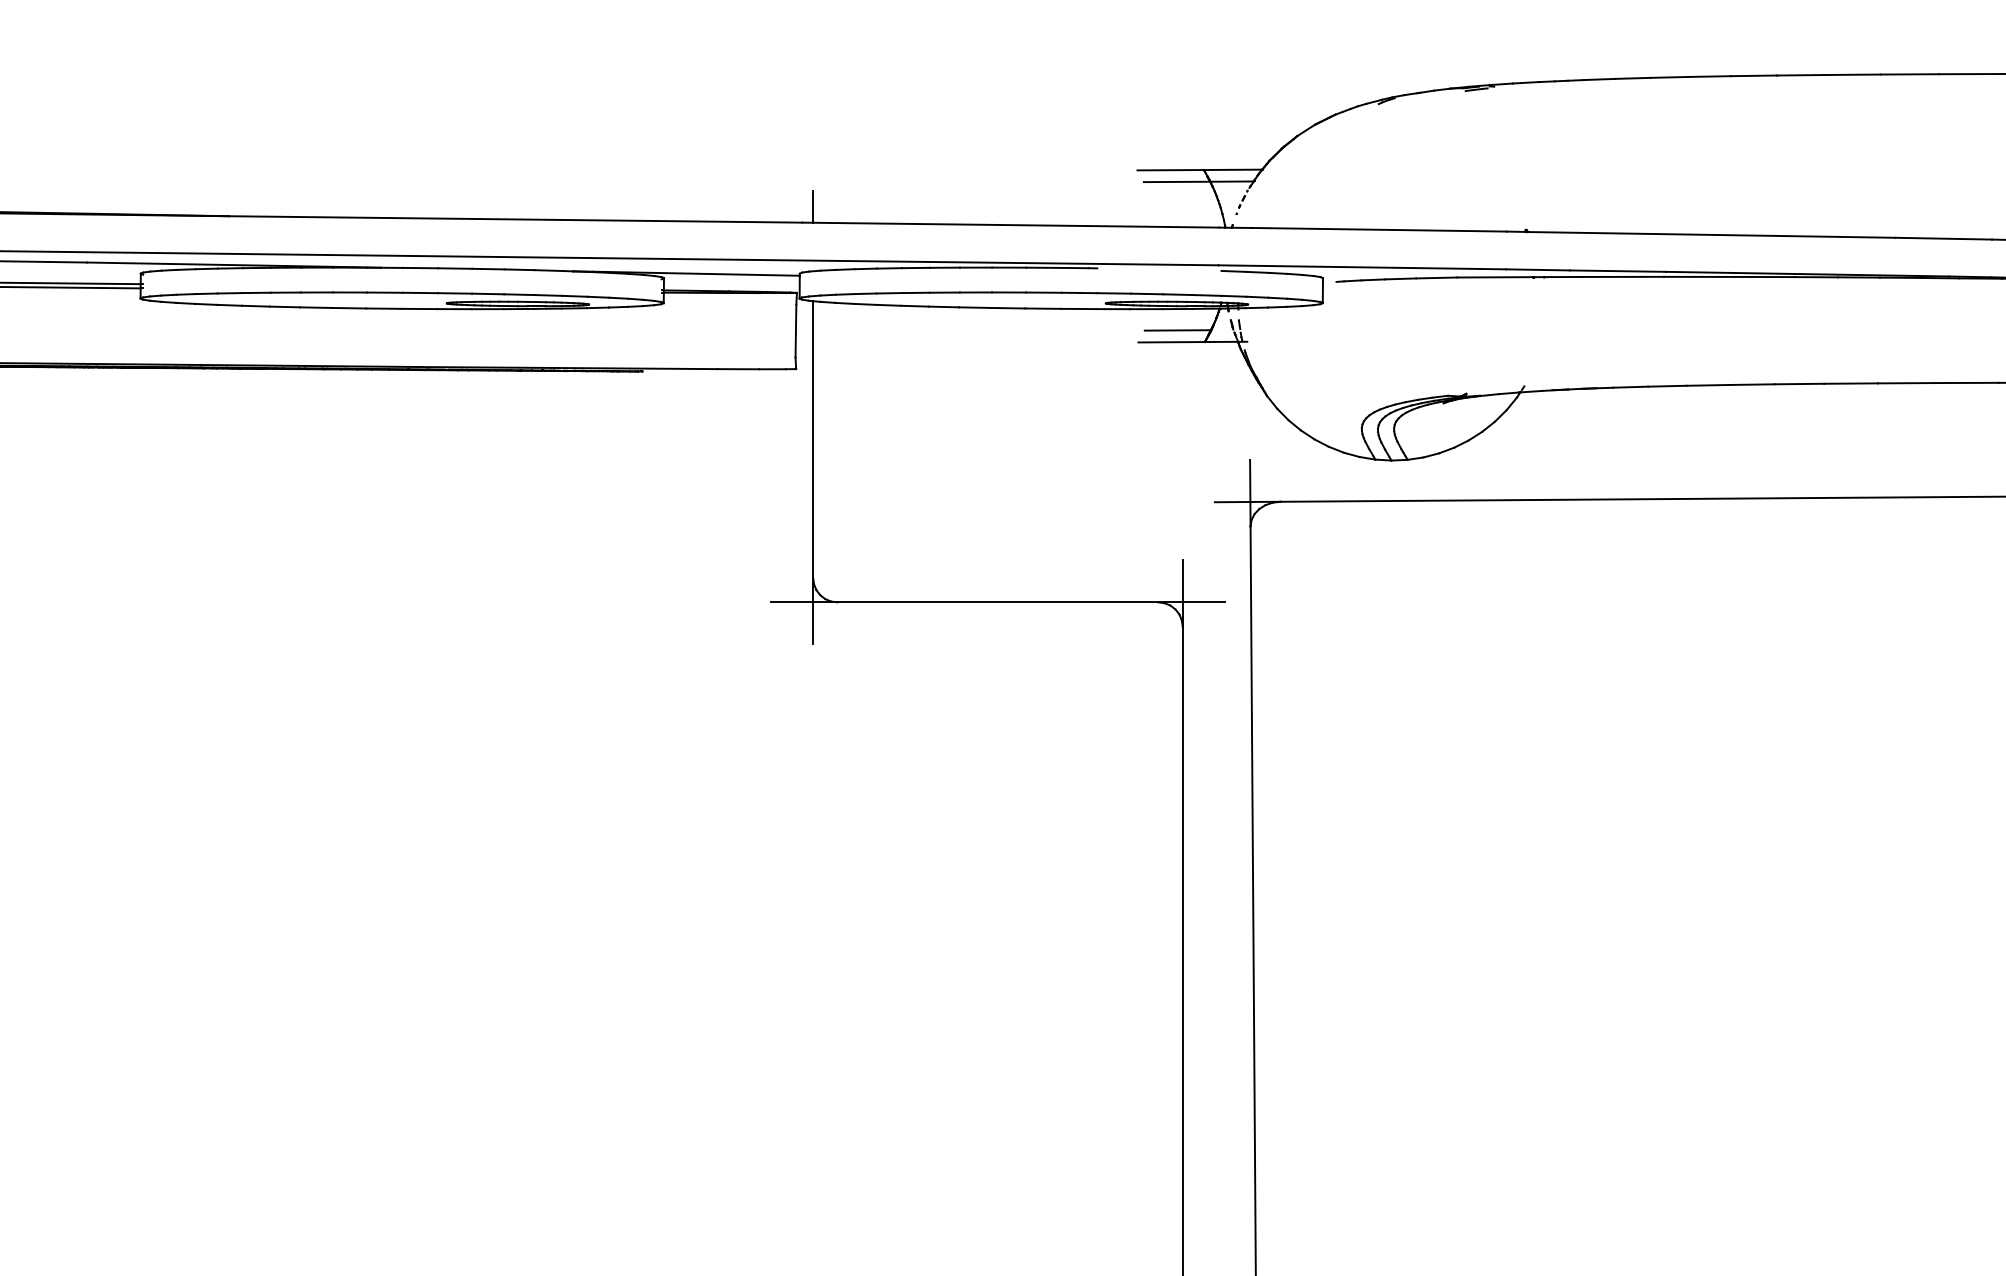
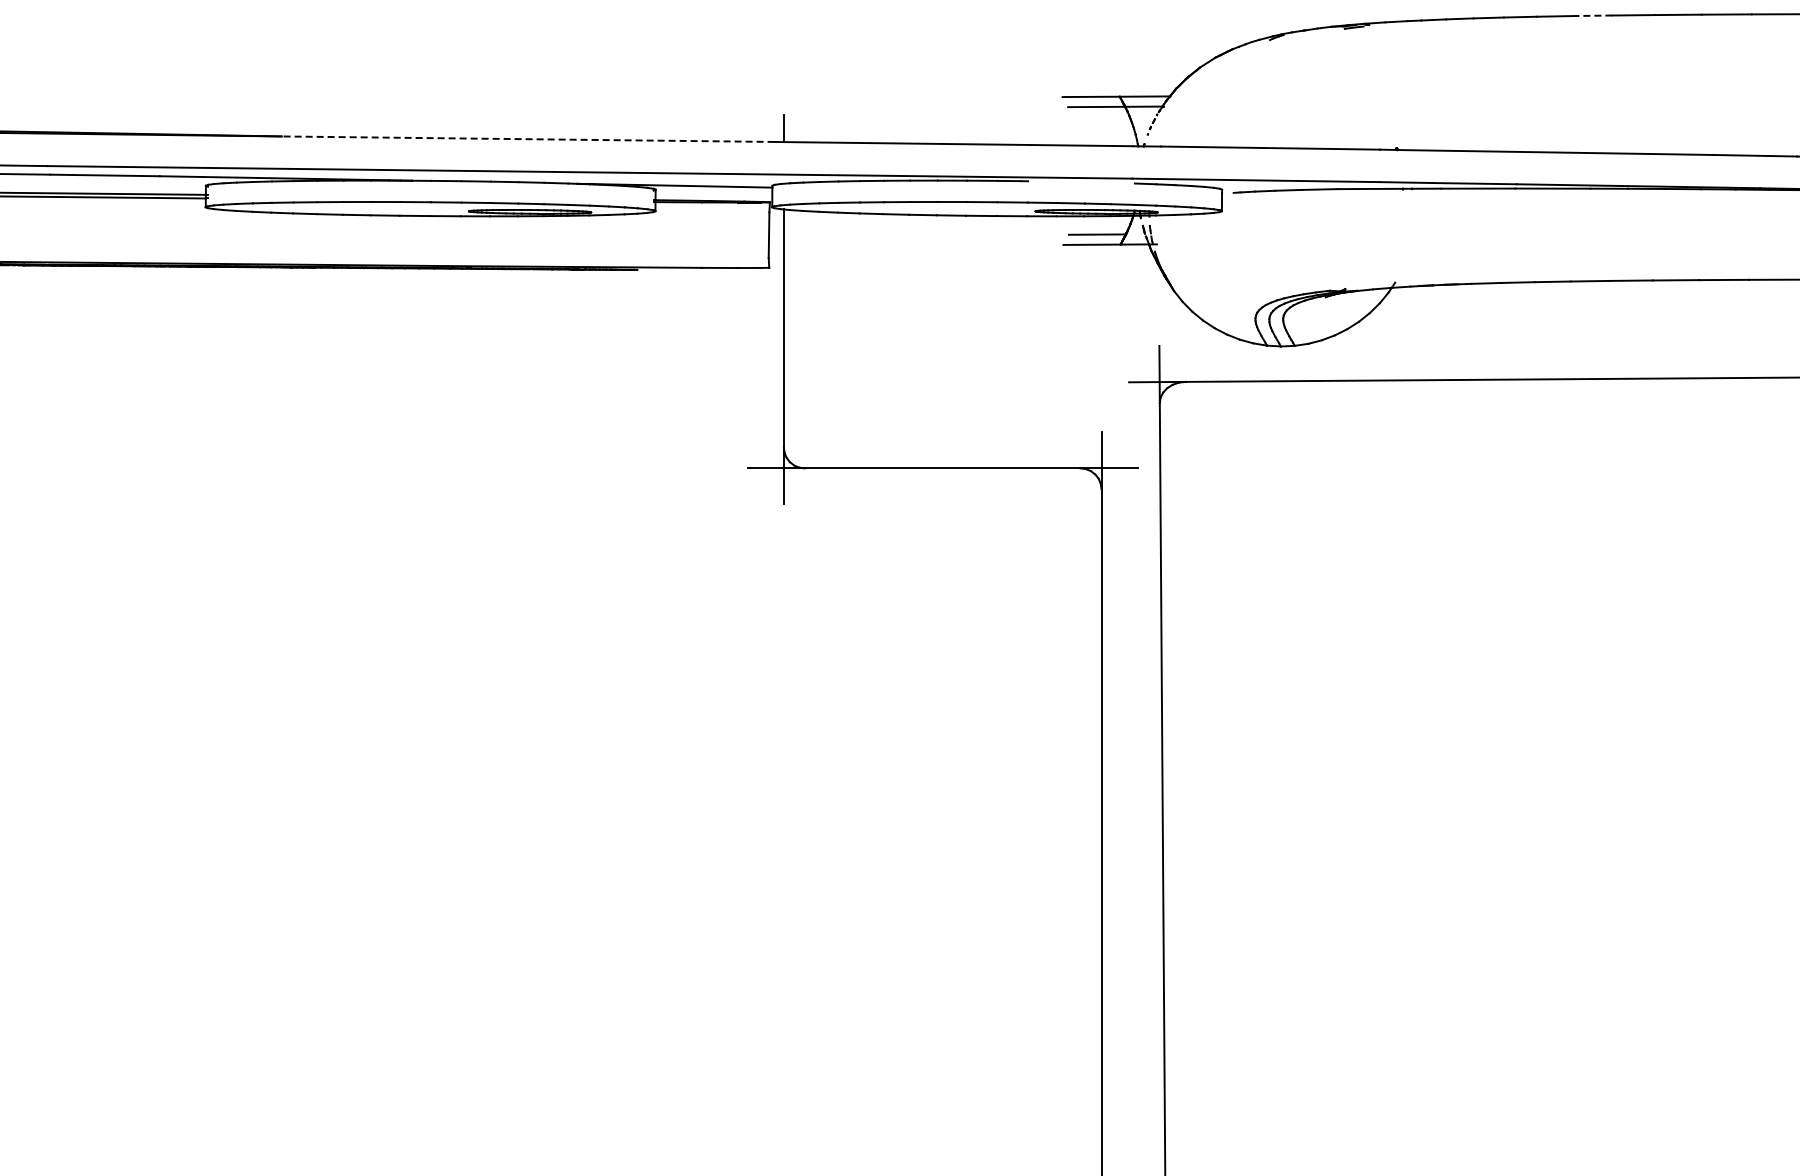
line: (1753, 75) -> (1592, 15), solid -> dashed
line: (516, 219) -> (528, 139), solid -> dashed

